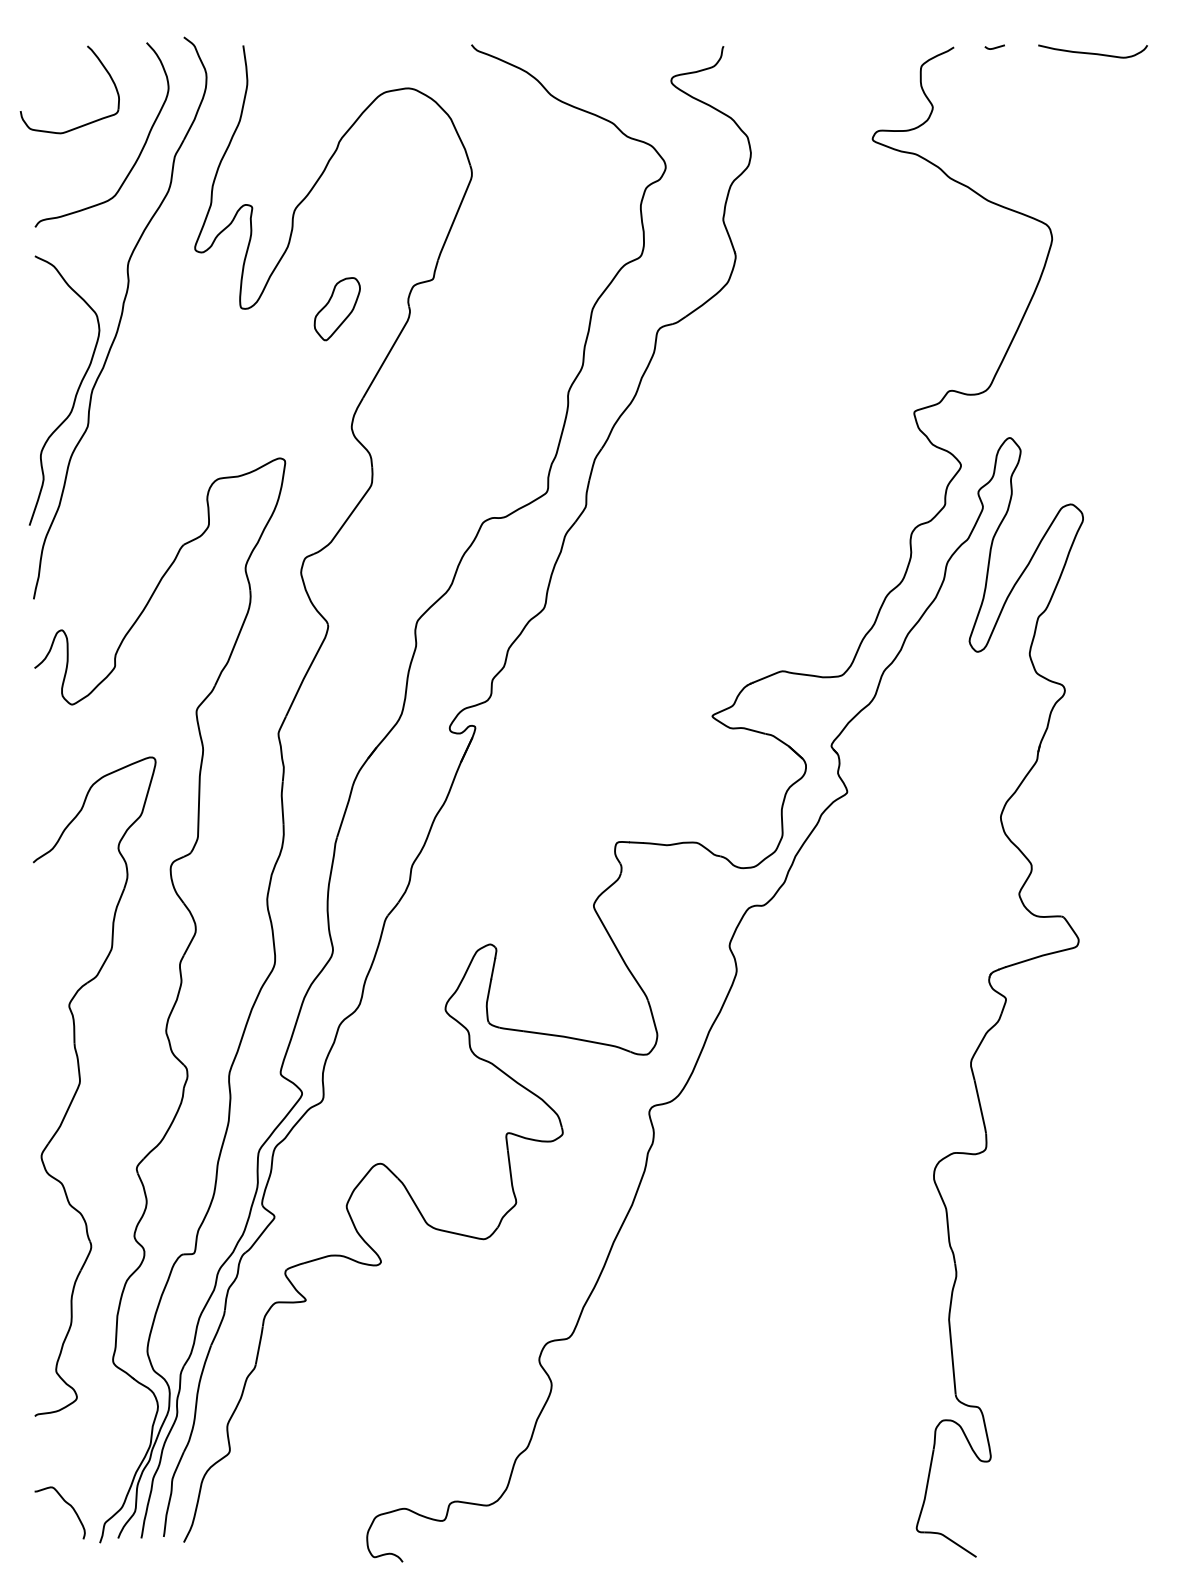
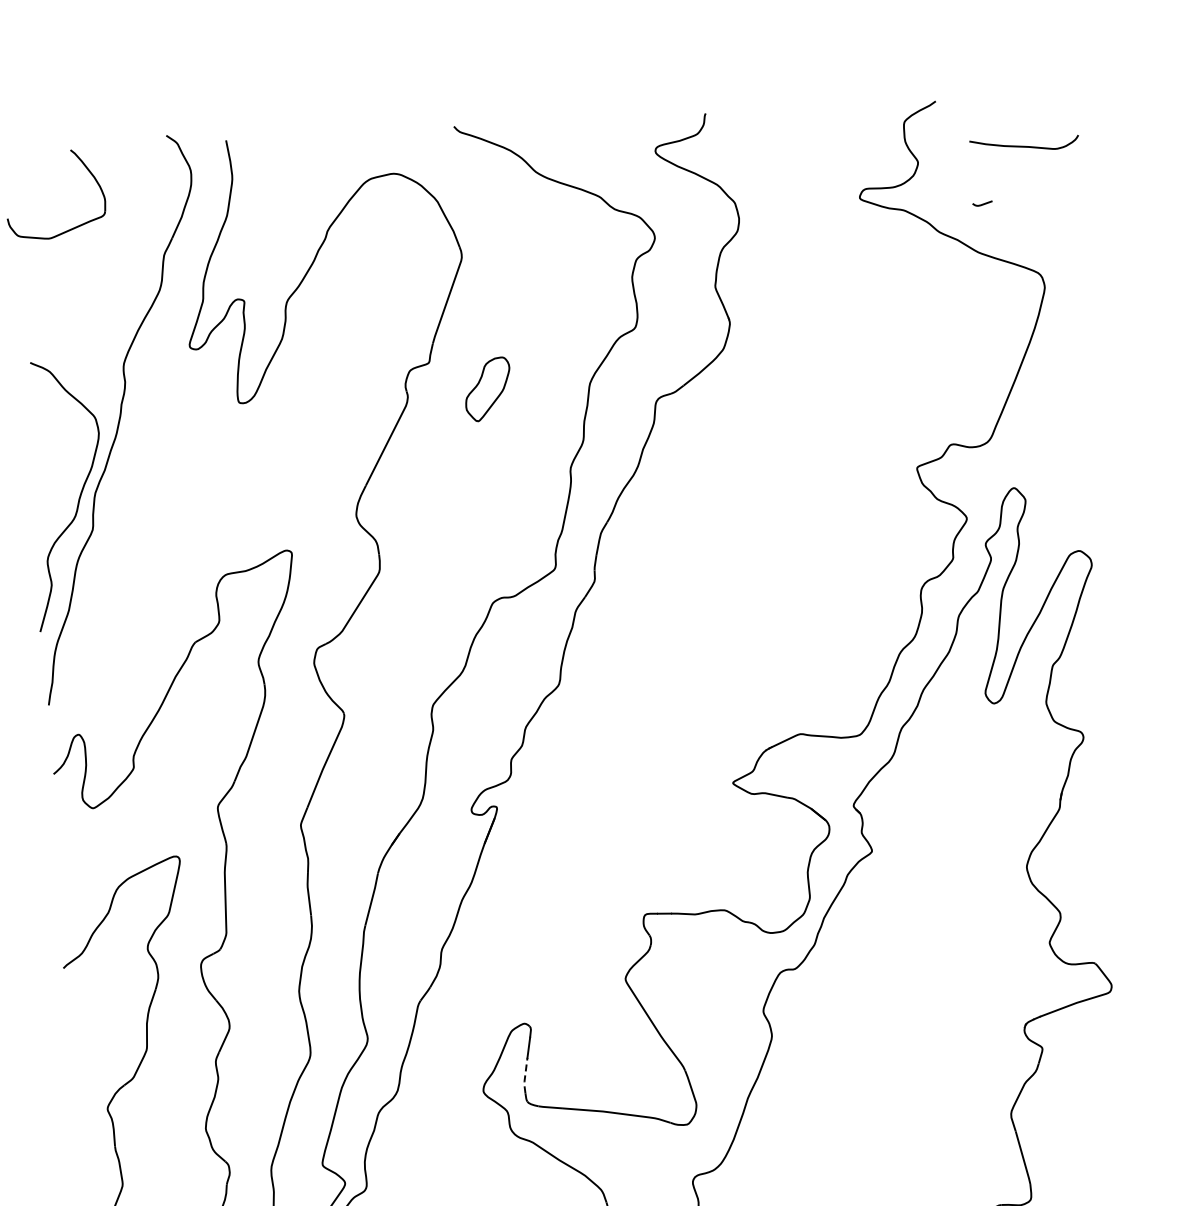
curve: (994, 47) -> (982, 204), moved
curve: (1092, 52) -> (1023, 145), moved
curve: (139, 153) -> (128, 254), removed
part: (336, 309) -> (487, 389), moved
line: (488, 996) -> (525, 1075), solid -> dashed

